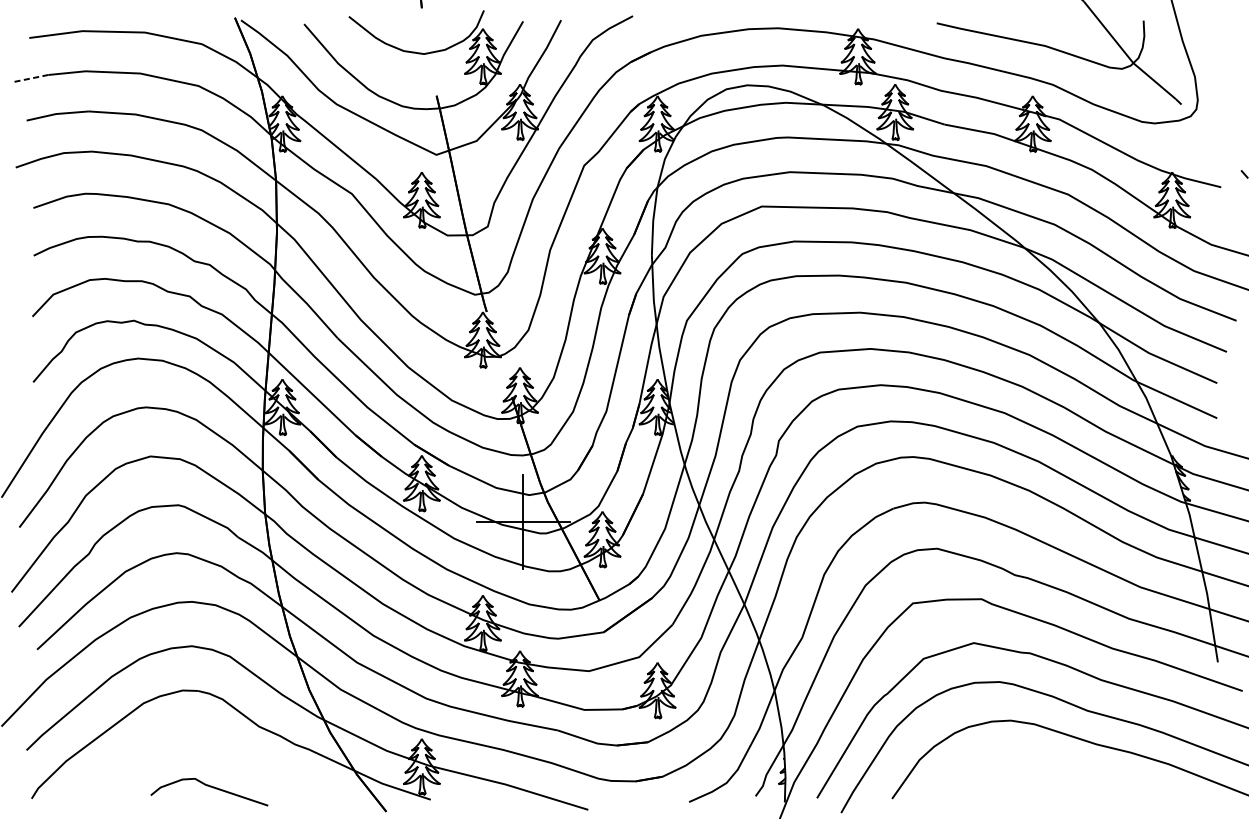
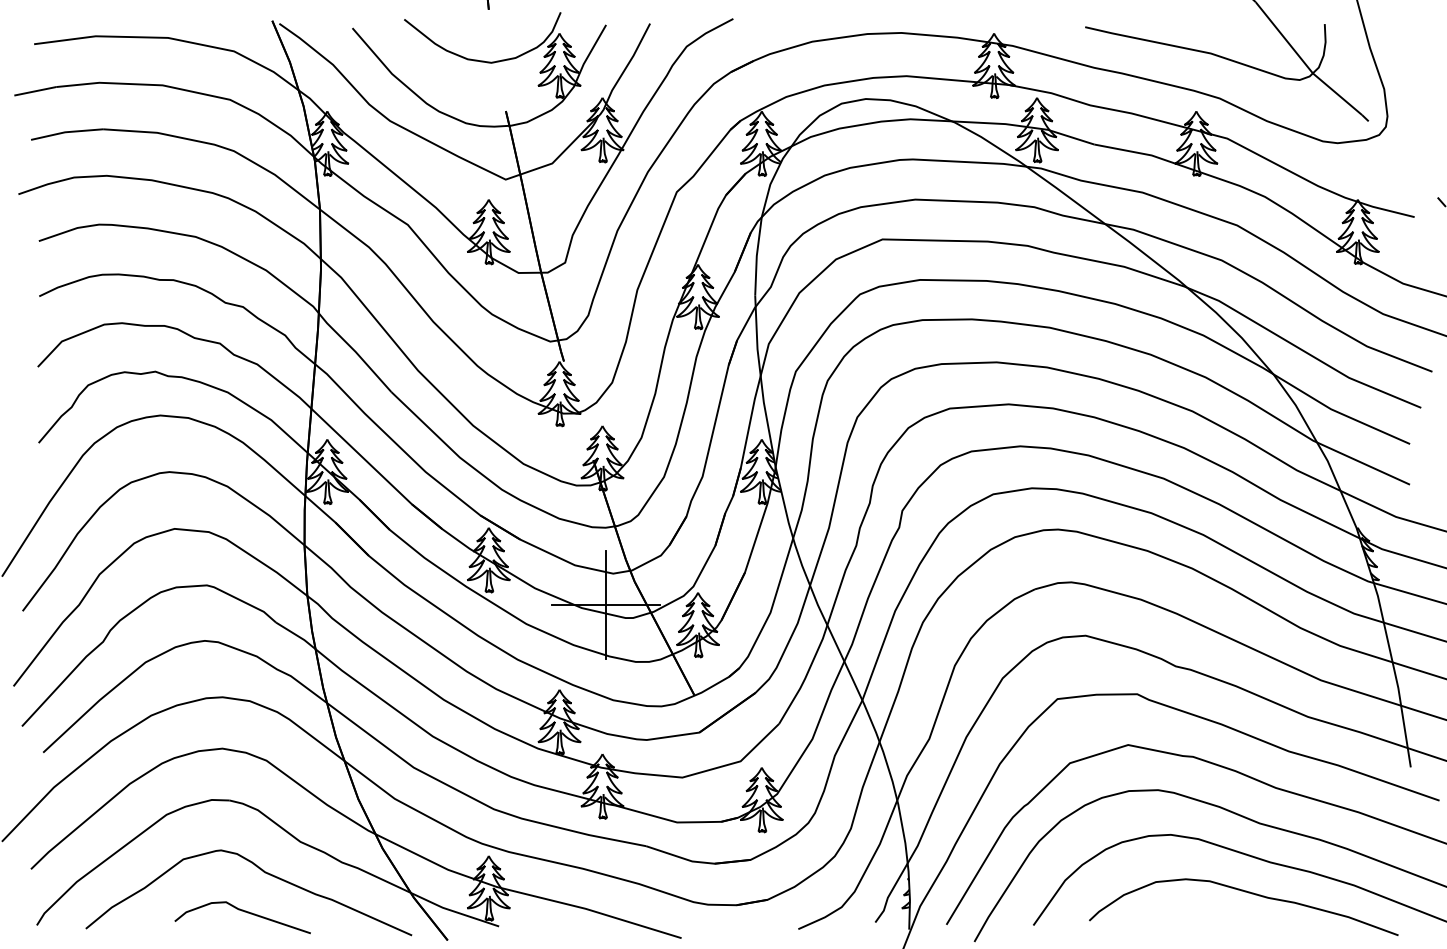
line: (29, 78) -> (34, 91), dashed -> solid
curve: (227, 753) -> (263, 872), added
curve: (1077, 771) -> (1248, 893), added

